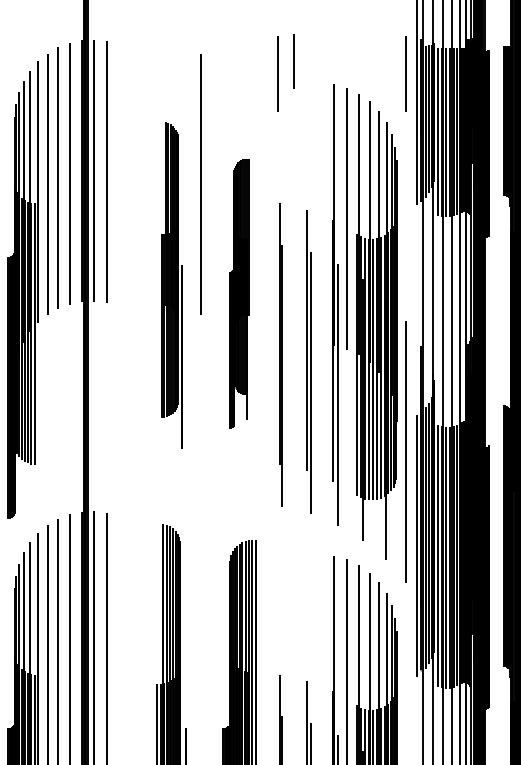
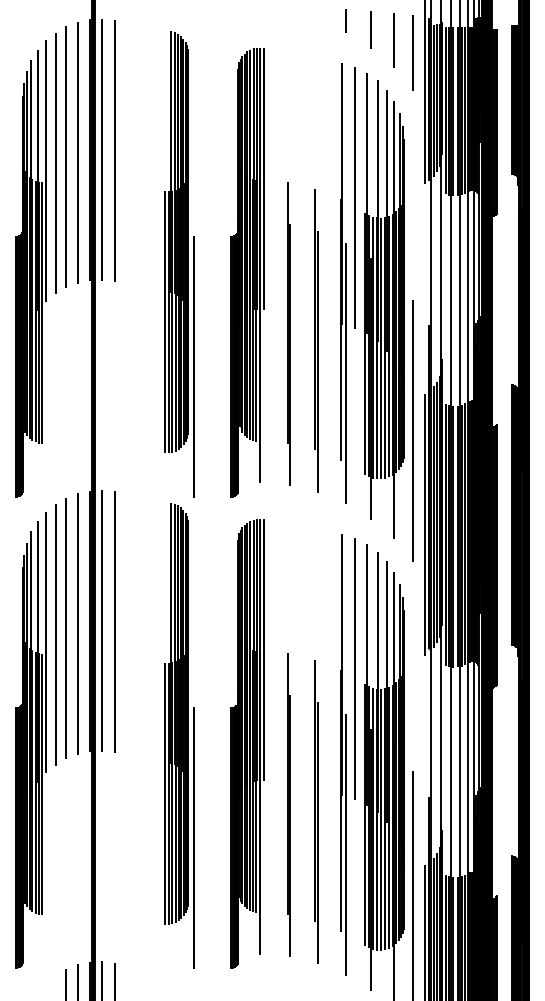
line: (337, 41) -> (345, 20), added
line: (363, 50) -> (371, 29), added
line: (293, 61) -> (393, 40), moved
line: (276, 73) -> (284, 52), removed
line: (200, 184) -> (208, 163), removed
part: (171, 285) -> (179, 264), size x1.43
part: (239, 293) -> (247, 272), size x1.67

